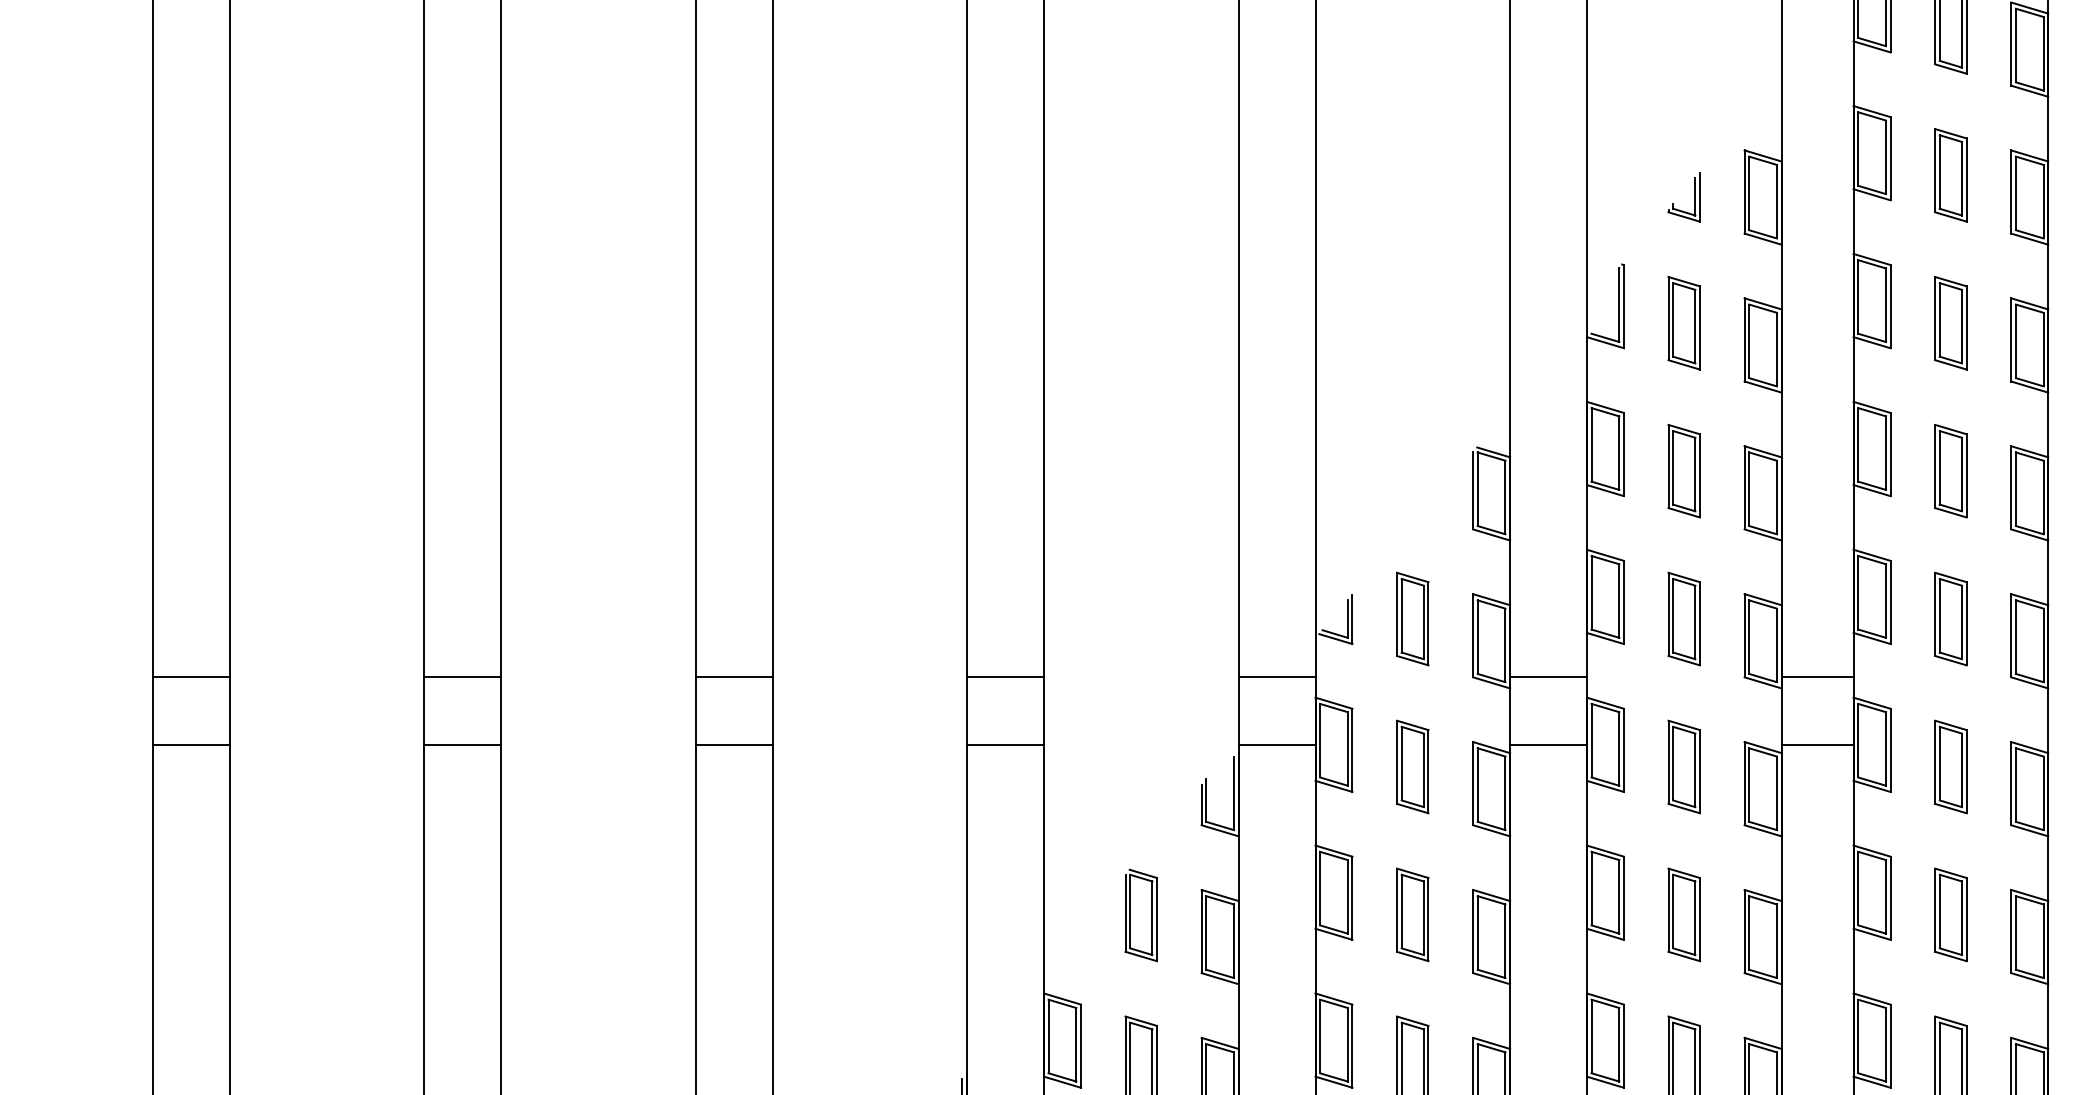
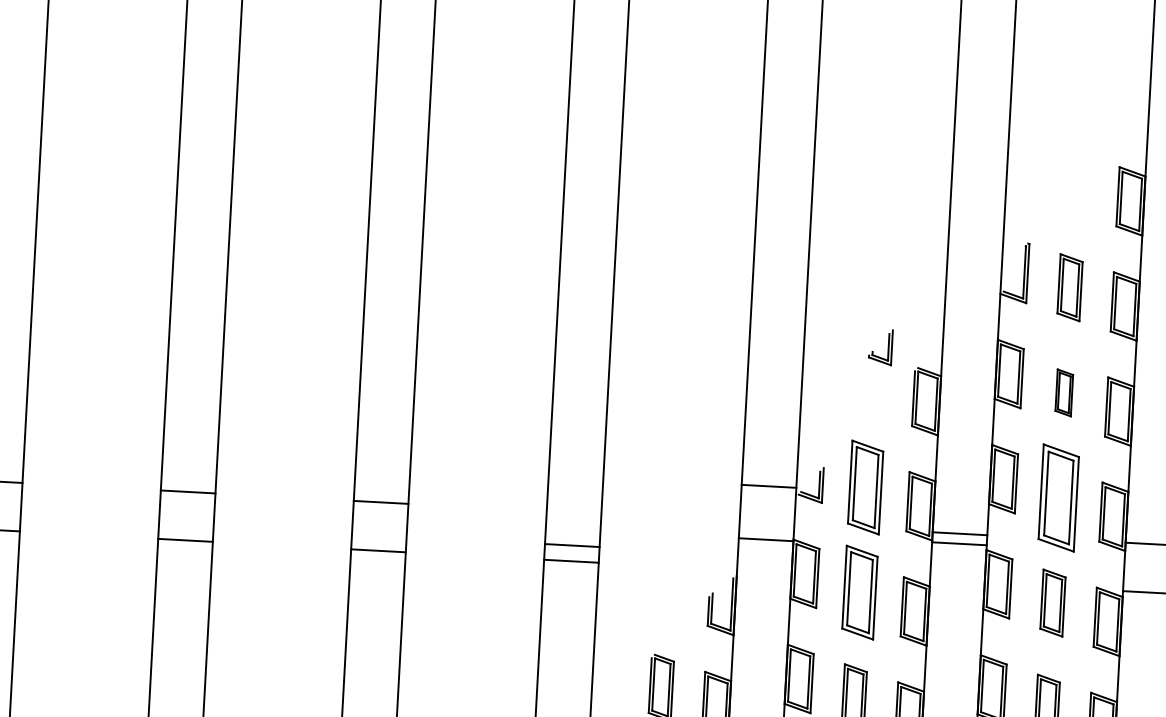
part: (1694, 197) -> (888, 347), moved
part: (1683, 471) -> (1063, 393), size x0.7
part: (1412, 618) -> (865, 487), size x1.4
part: (1683, 618) -> (1058, 497), size x1.6
line: (1005, 676) -> (572, 545), moved
line: (1276, 676) -> (768, 486), moved
line: (1276, 744) -> (765, 539), moved
line: (1548, 744) -> (959, 543), moved
part: (1412, 766) -> (859, 592), size x1.4

